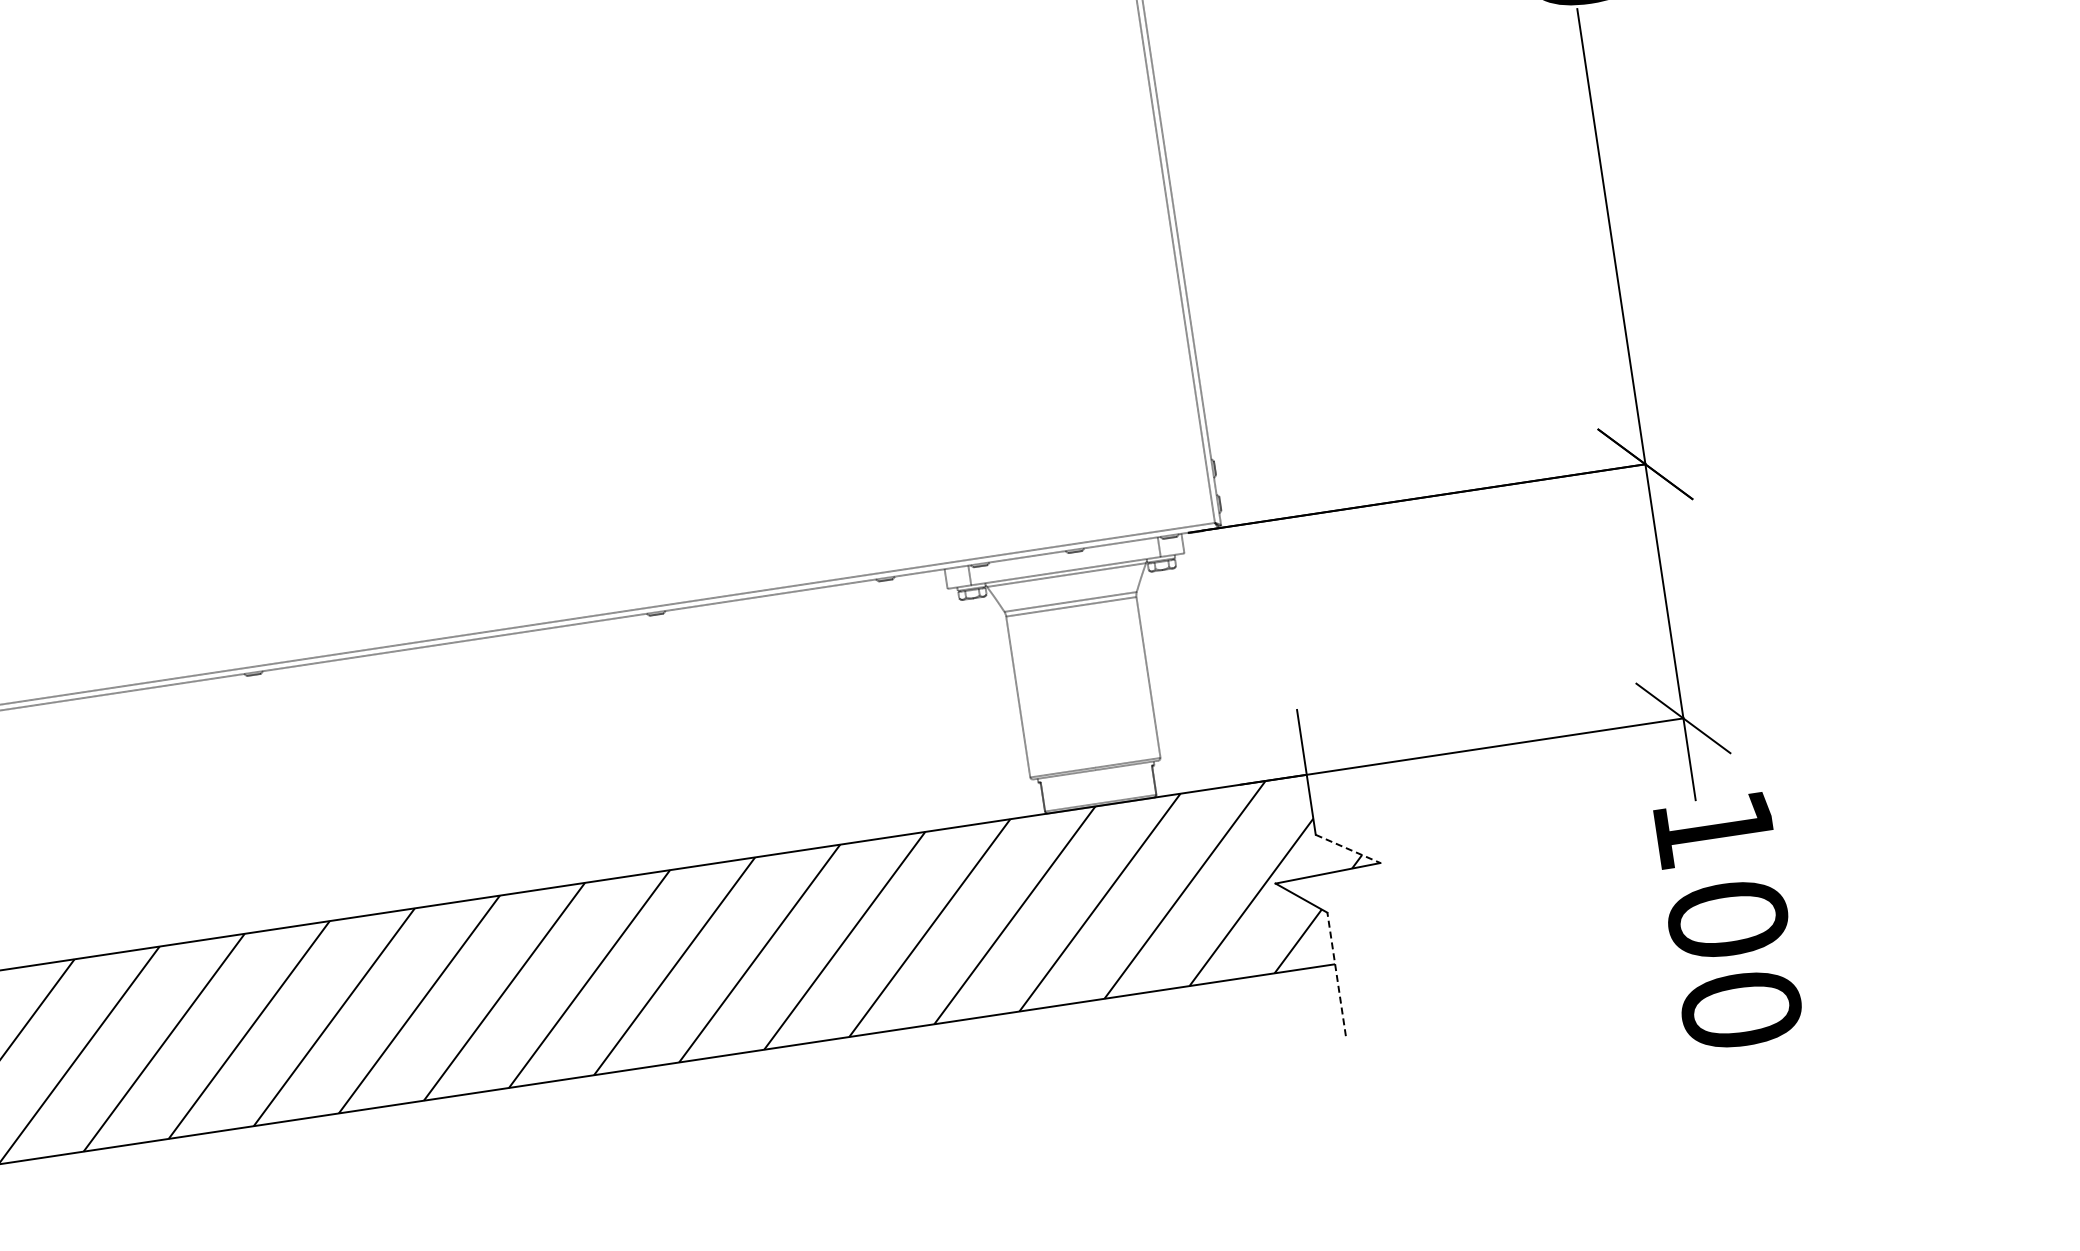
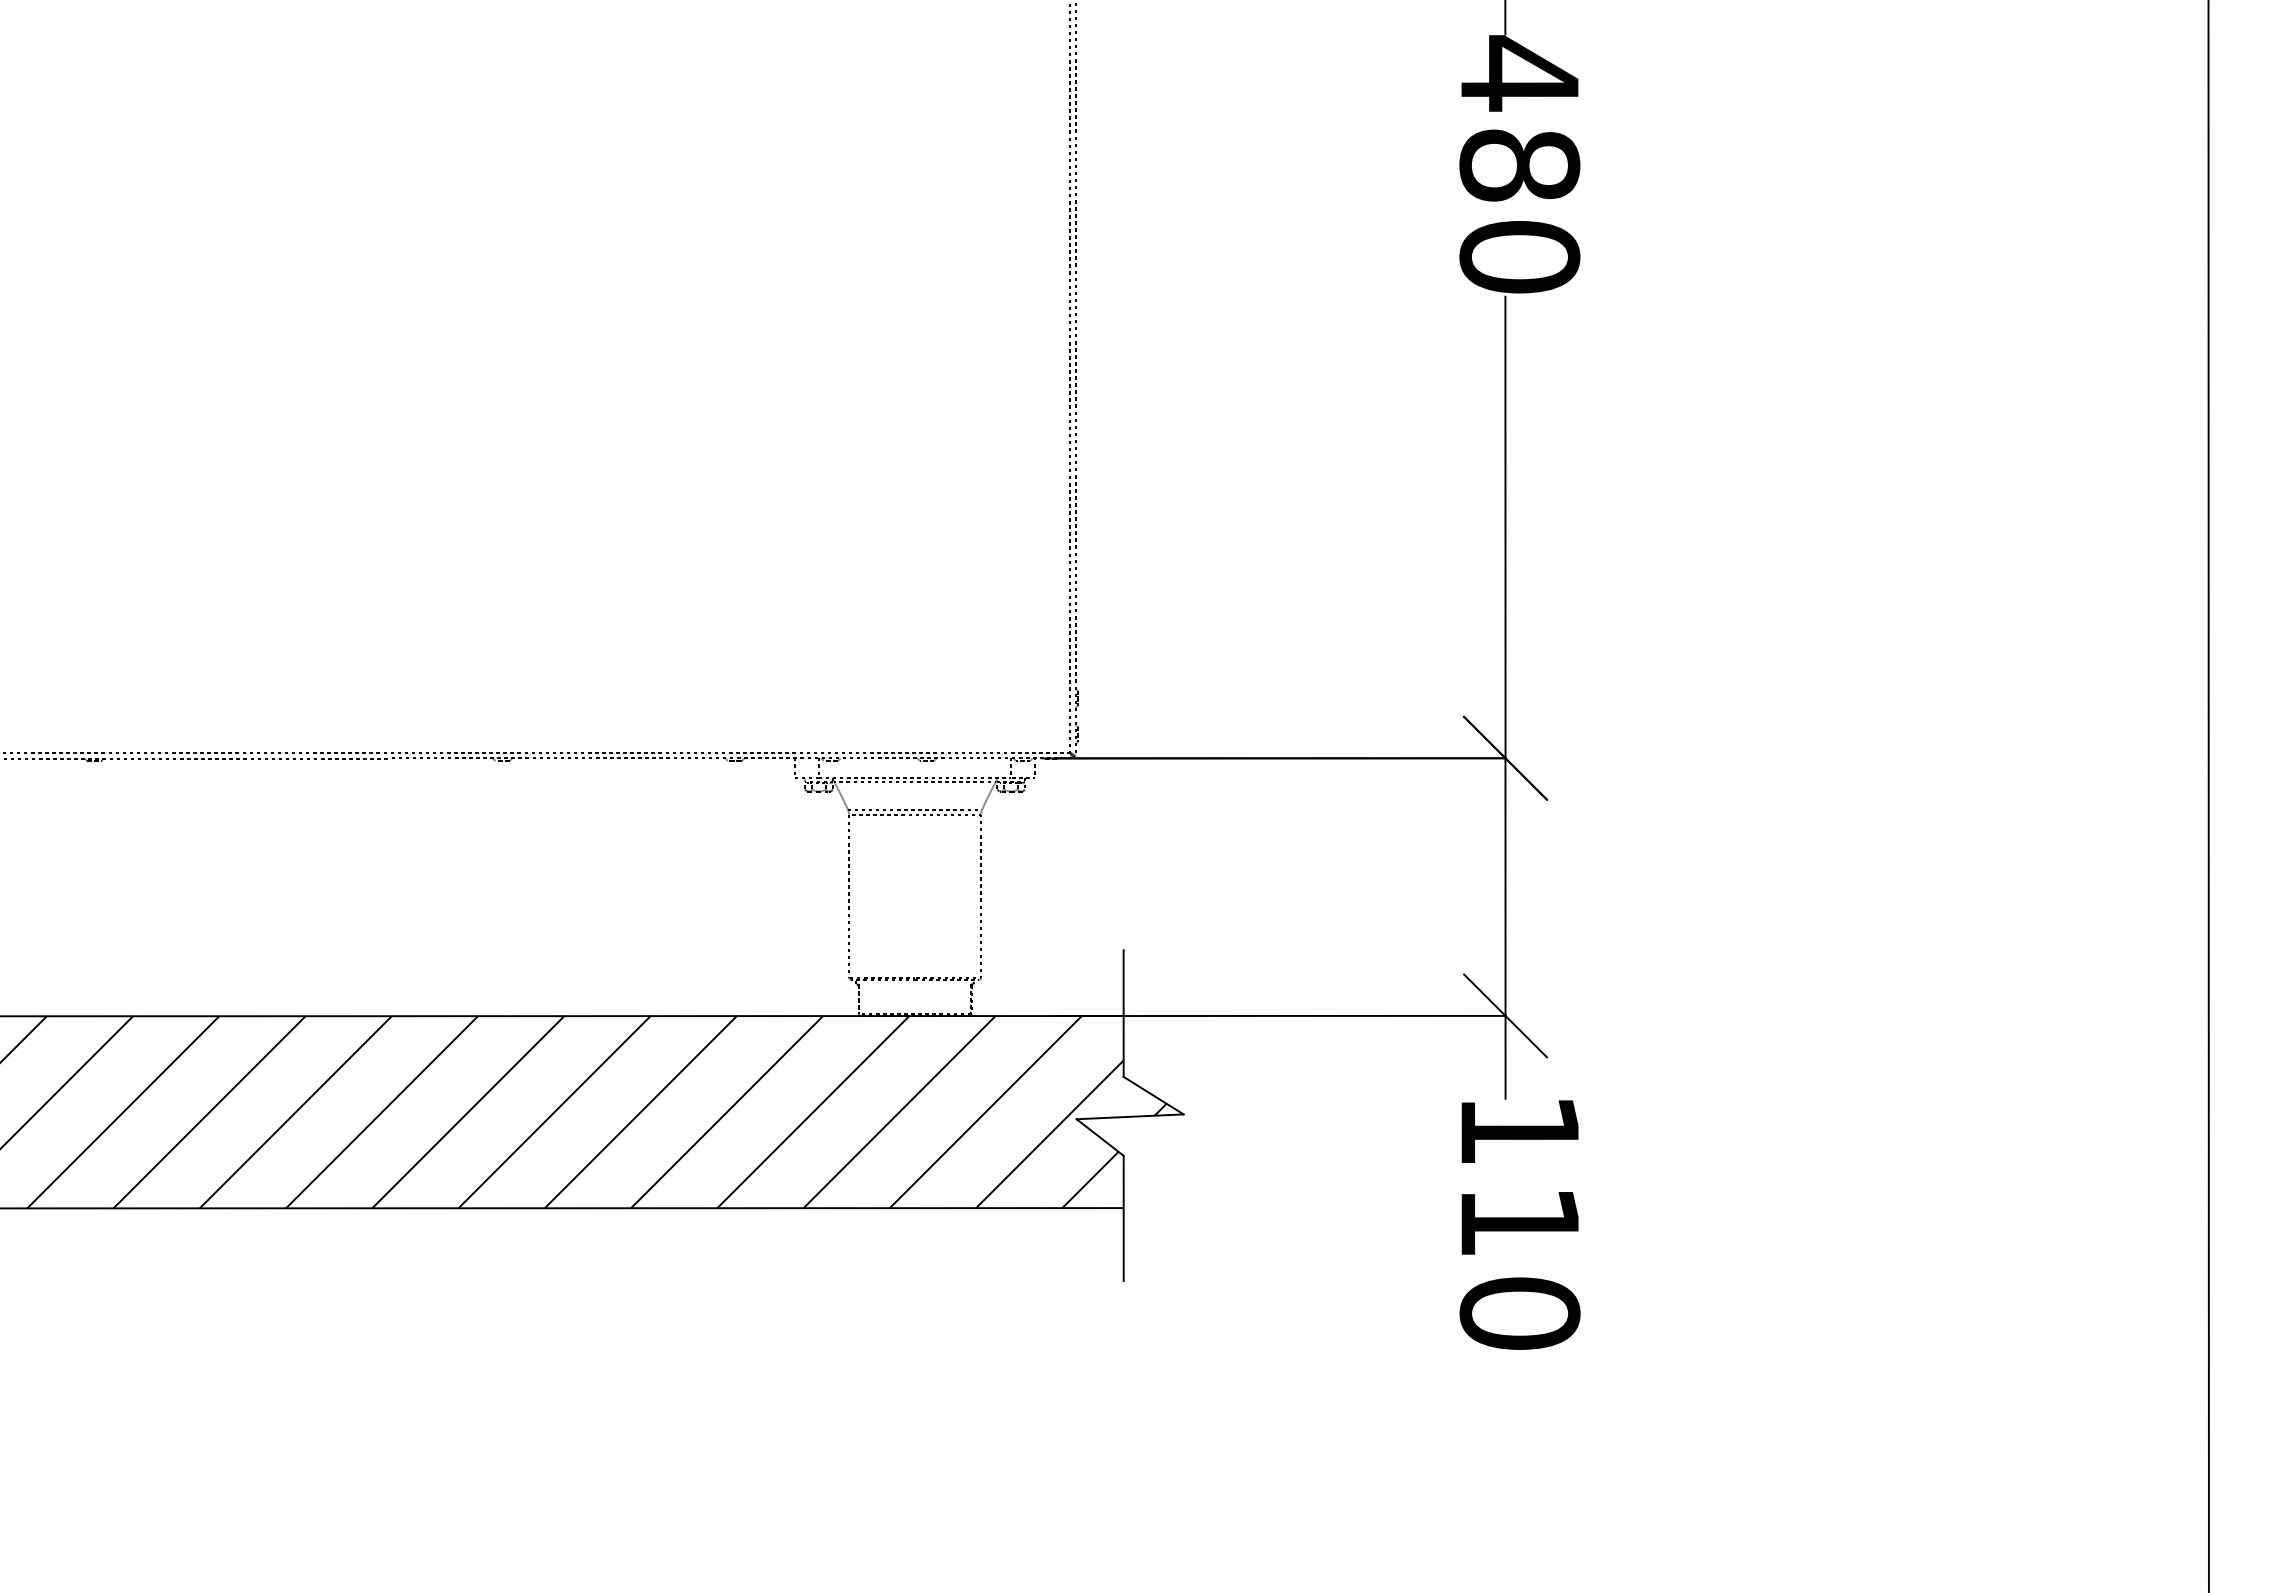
line: (1348, 848) -> (1154, 1095), dashed -> solid
text: (1727, 919) -> (1519, 1221), 100 -> 110
line: (1336, 974) -> (1123, 1218), dashed -> solid

